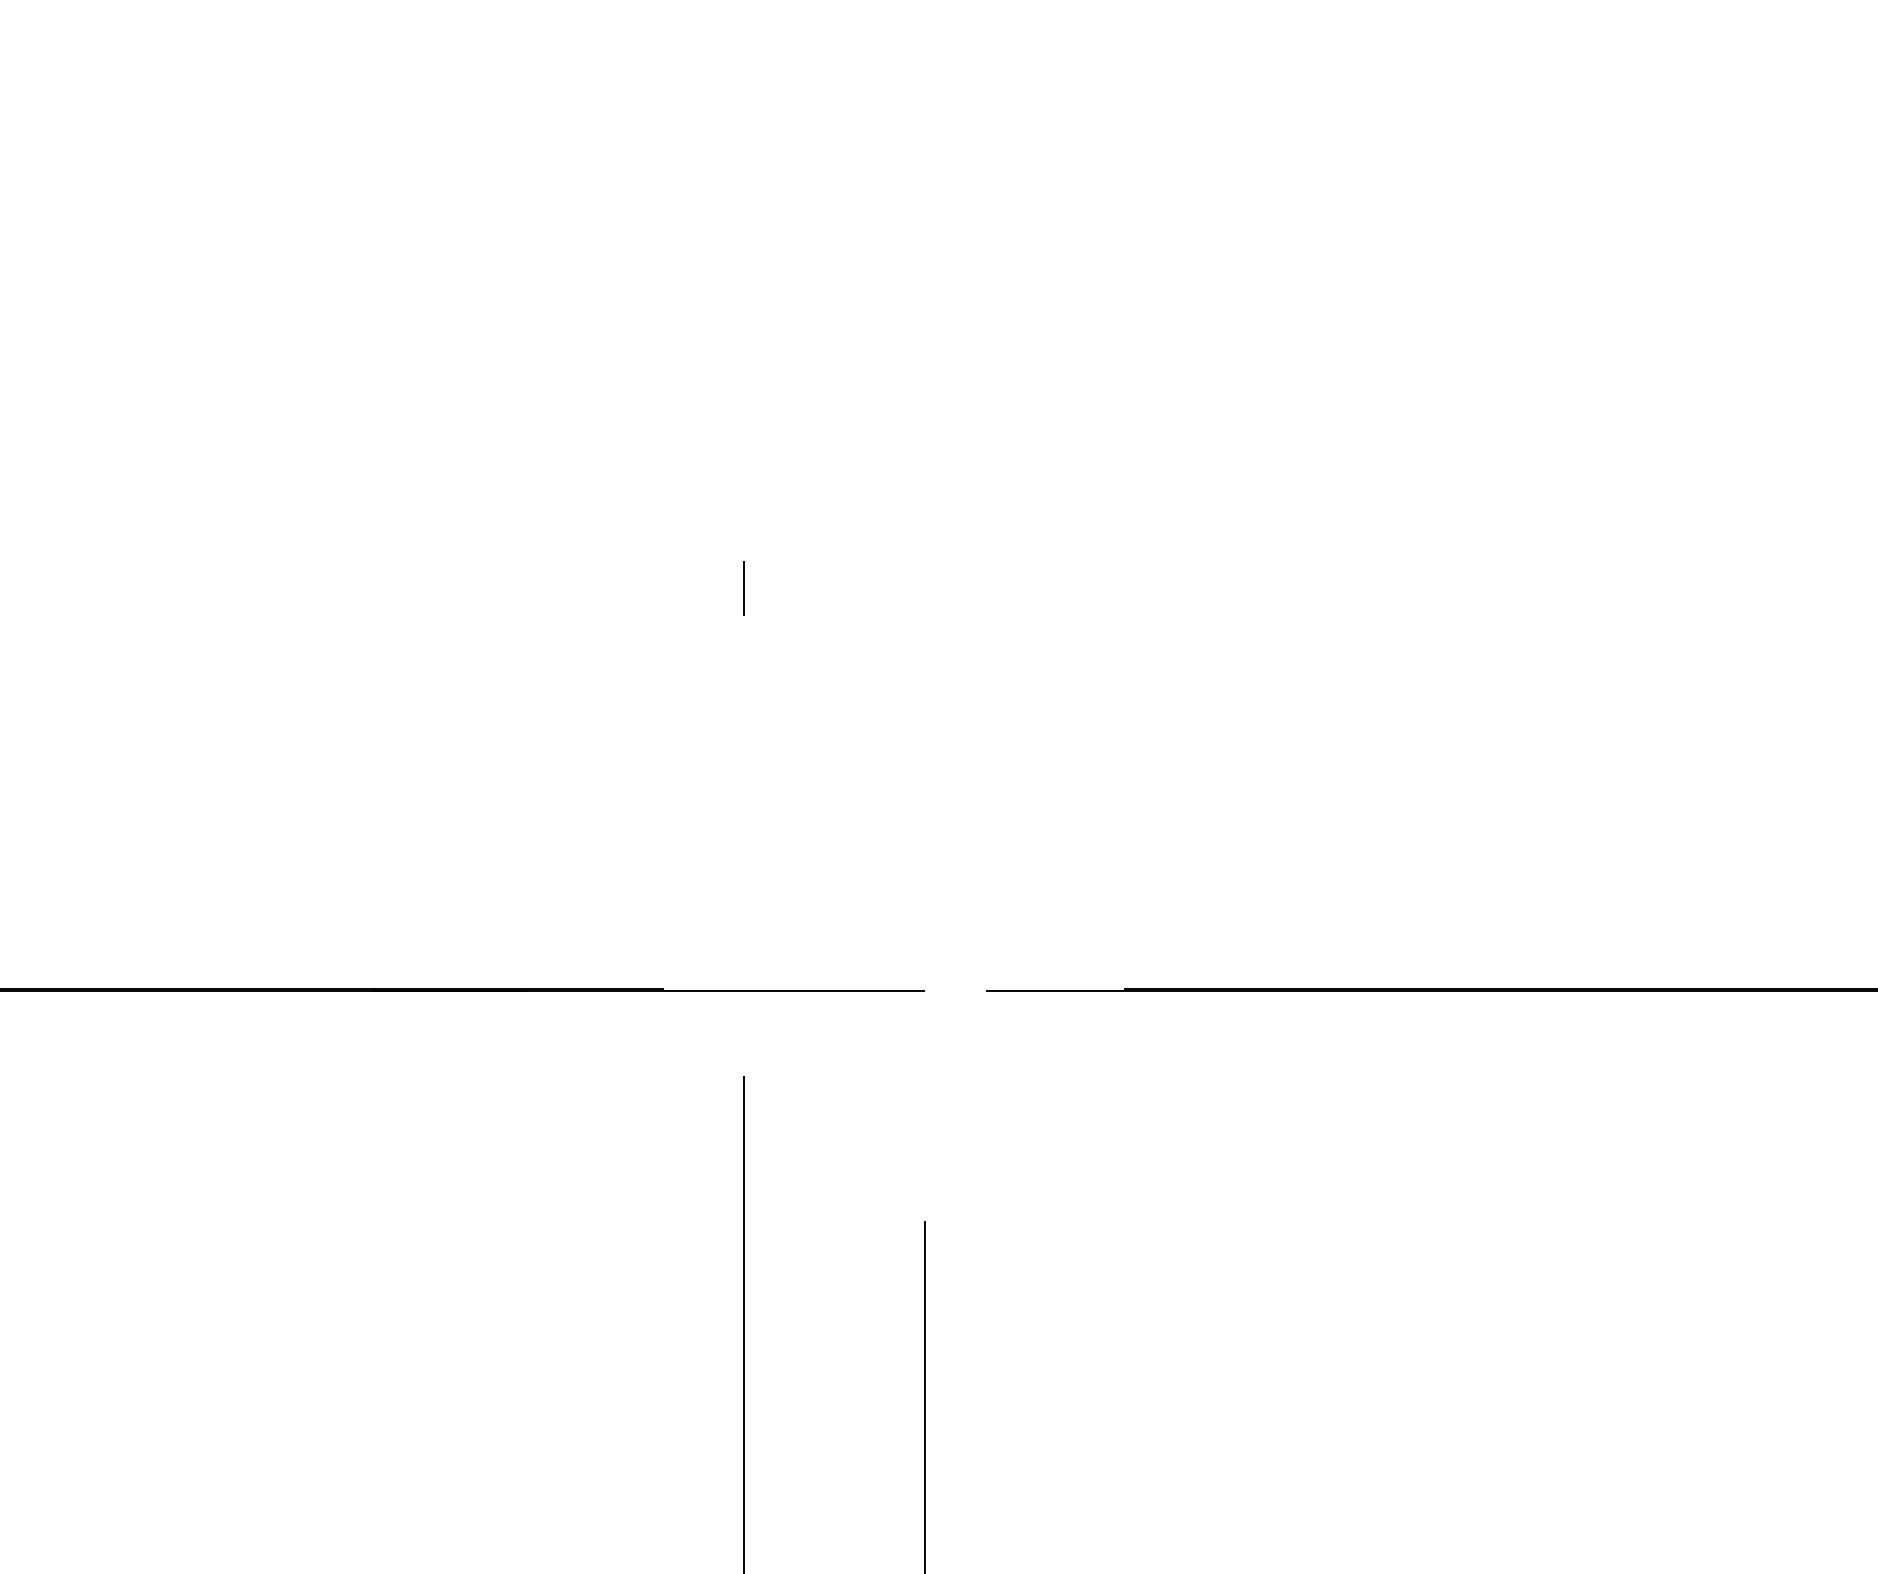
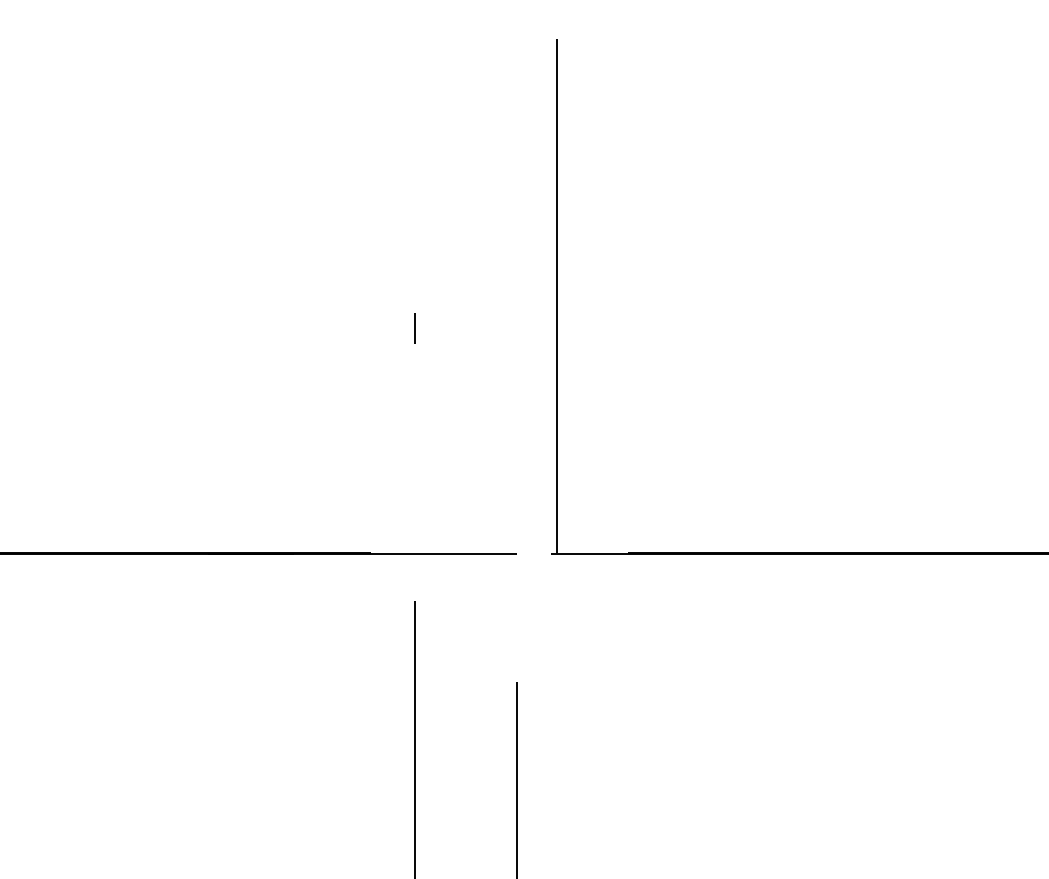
line: (996, 500) -> (556, 279), added

